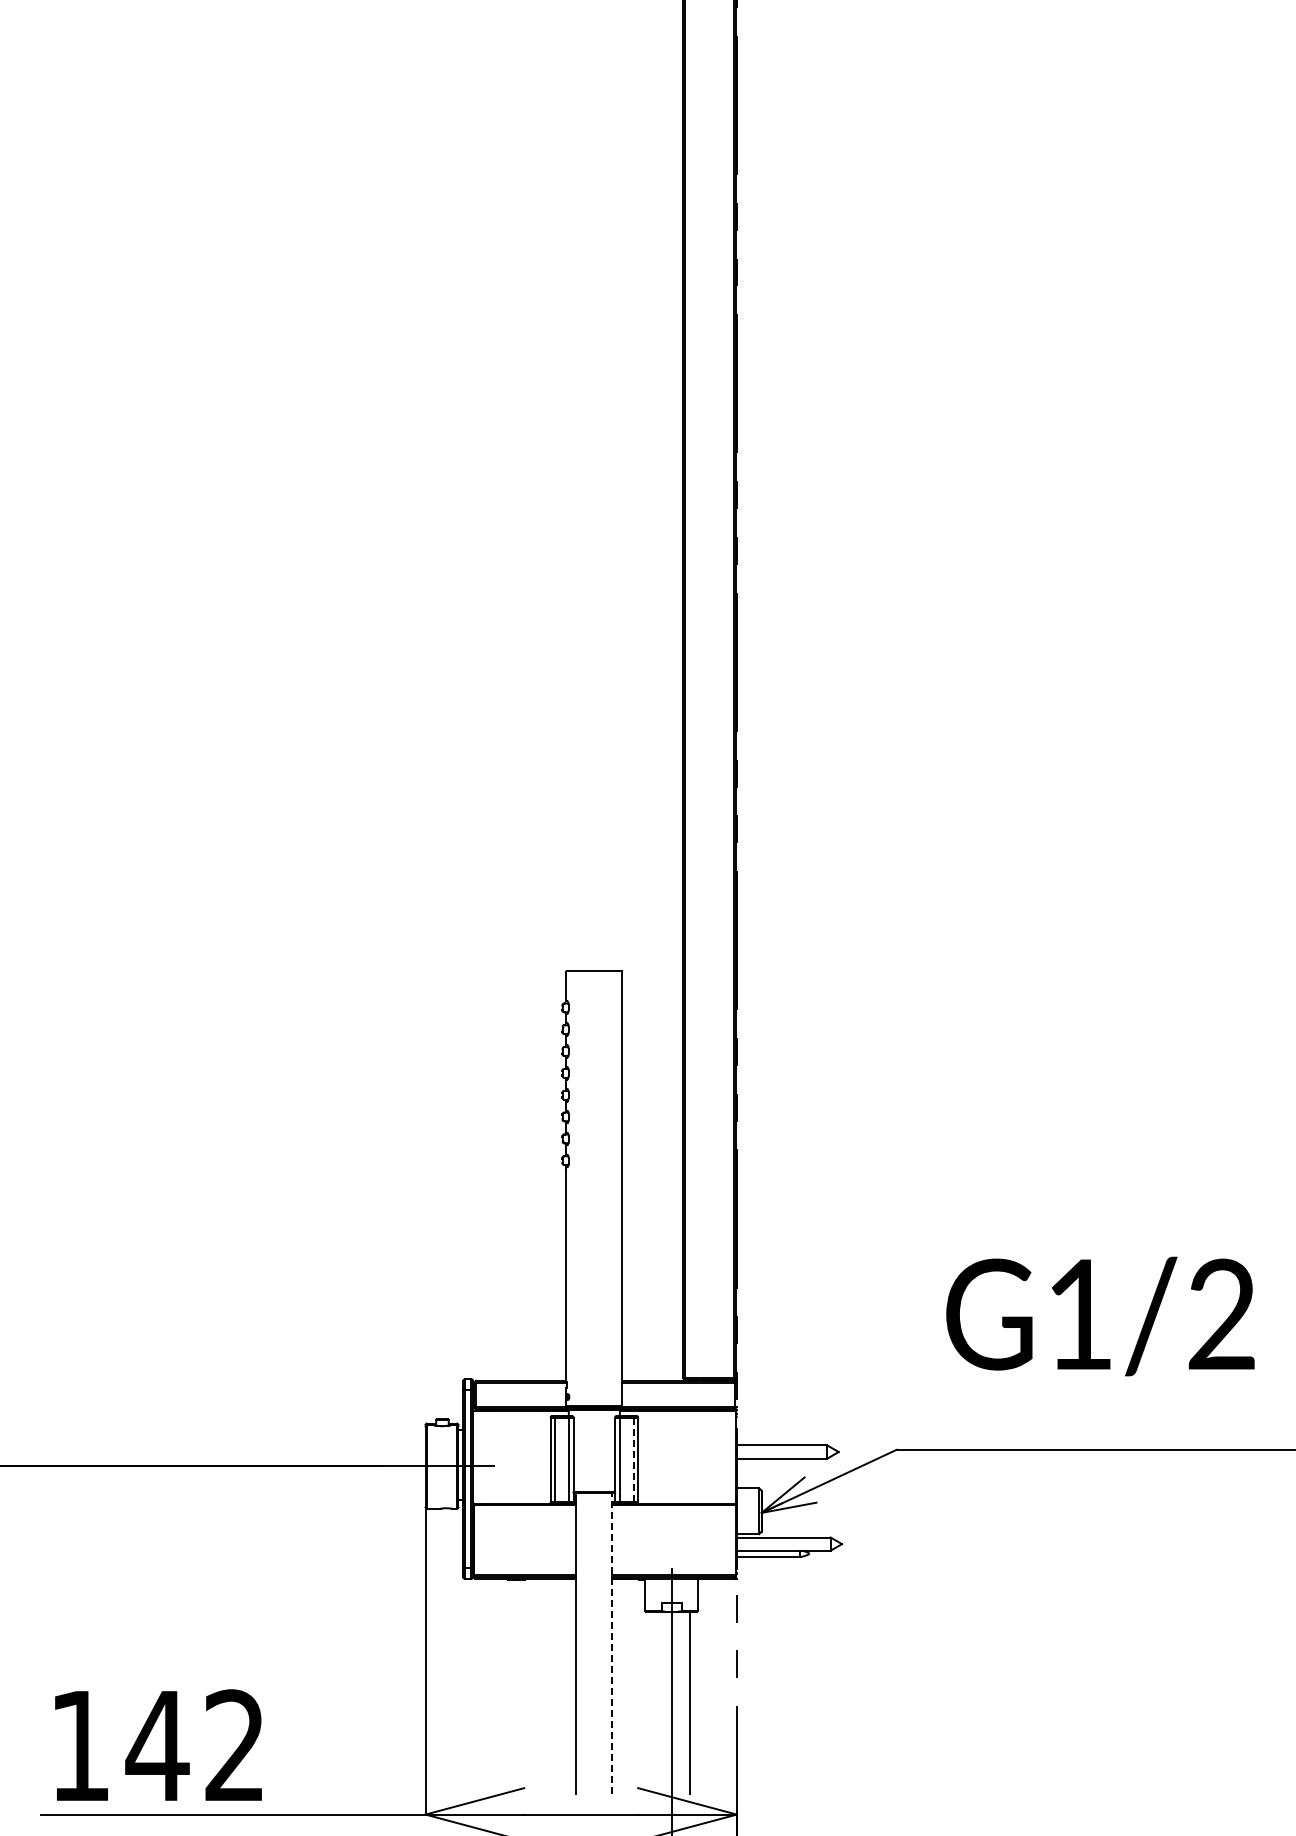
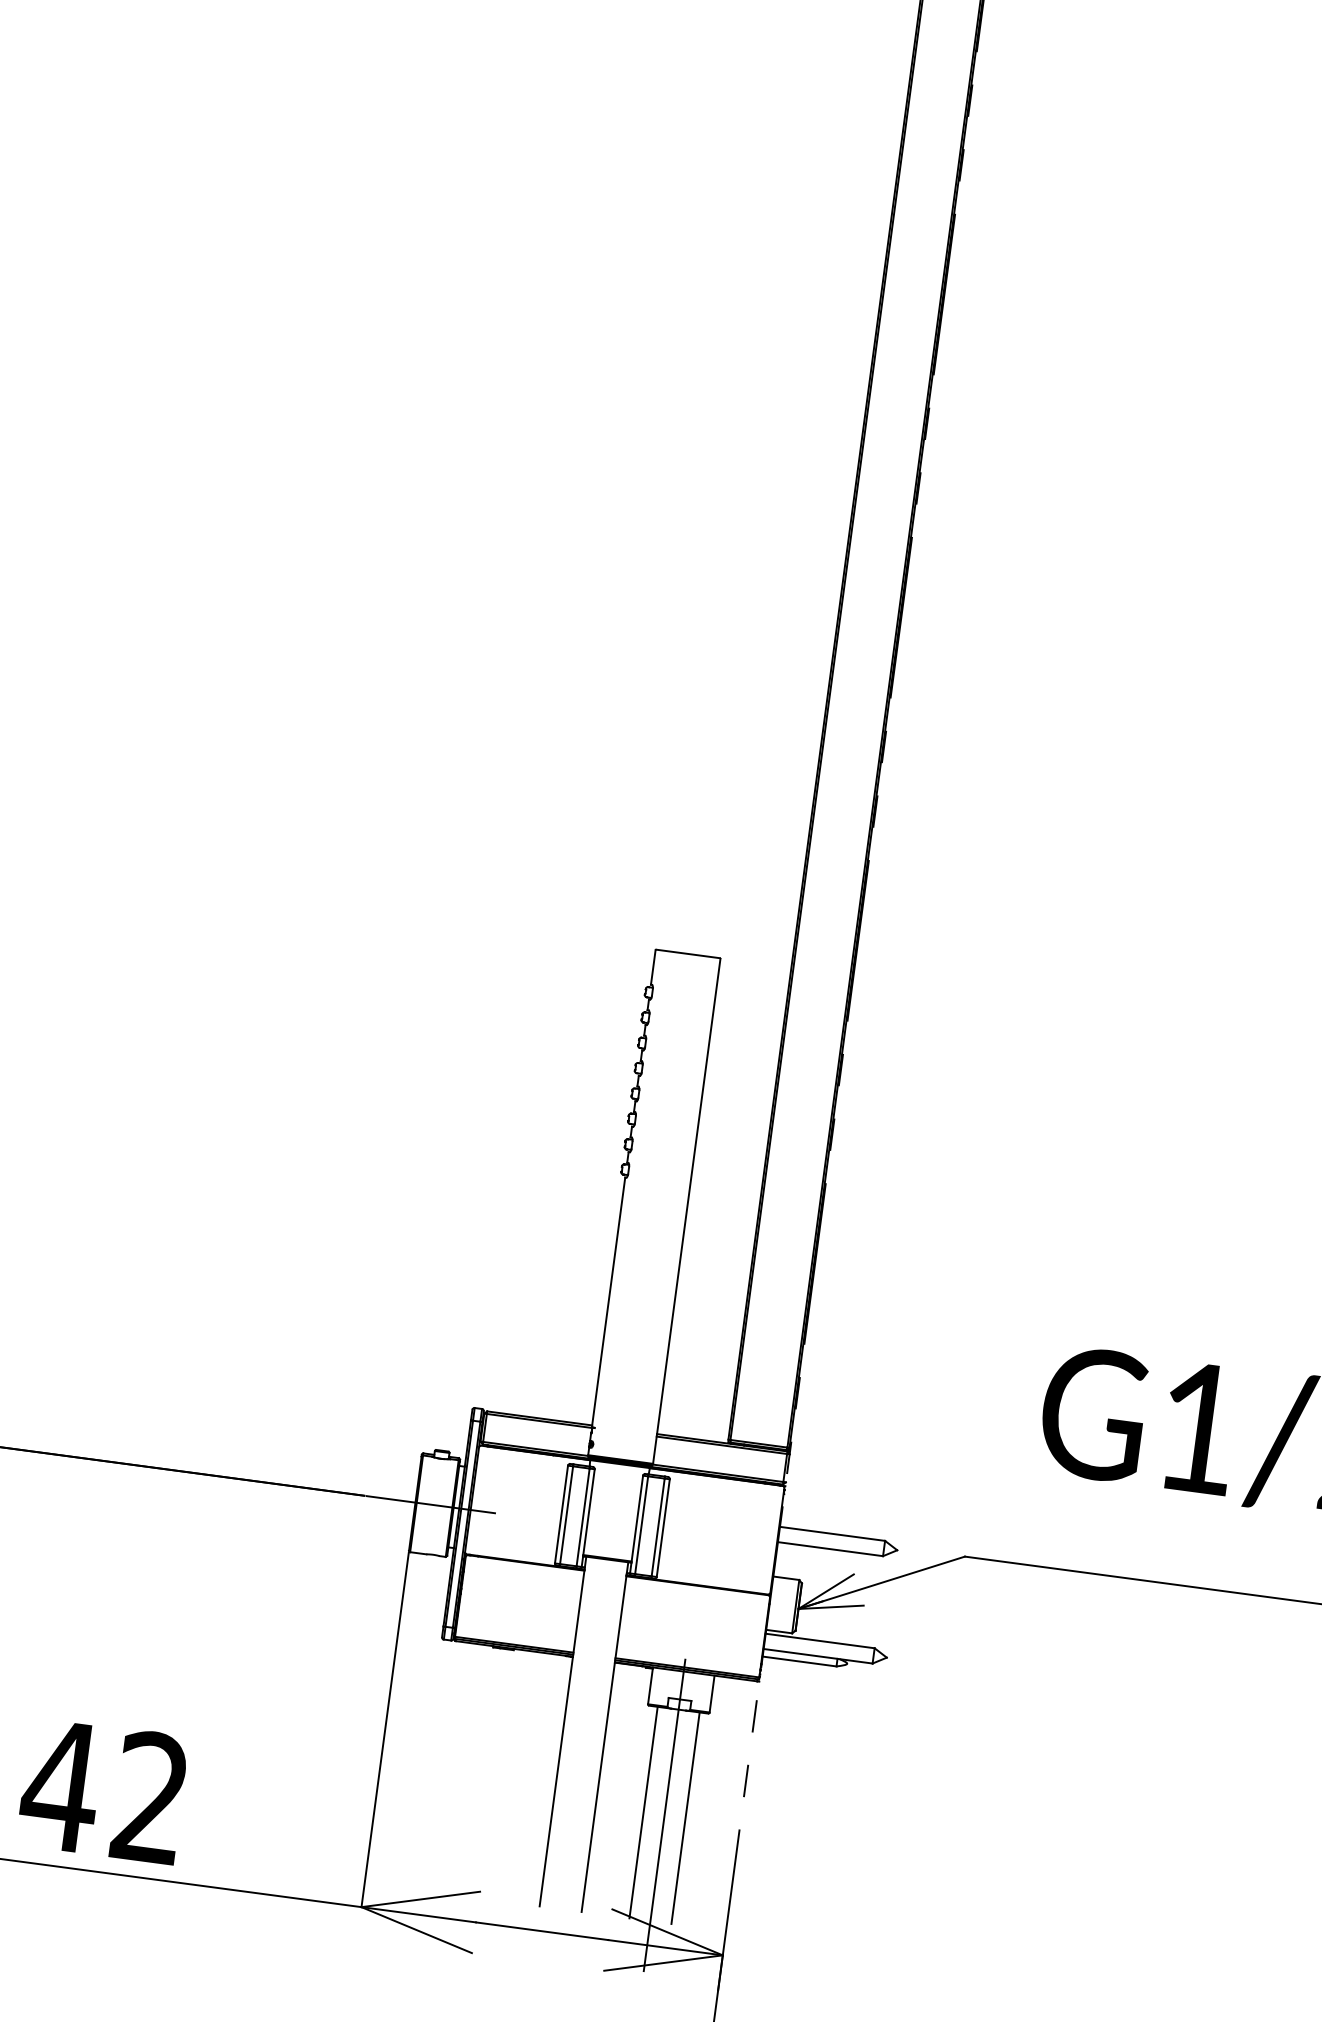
line: (633, 1459) -> (657, 1527), dashed -> solid
line: (612, 1643) -> (605, 1737), dashed -> solid
line: (653, 1702) -> (643, 1812), added

